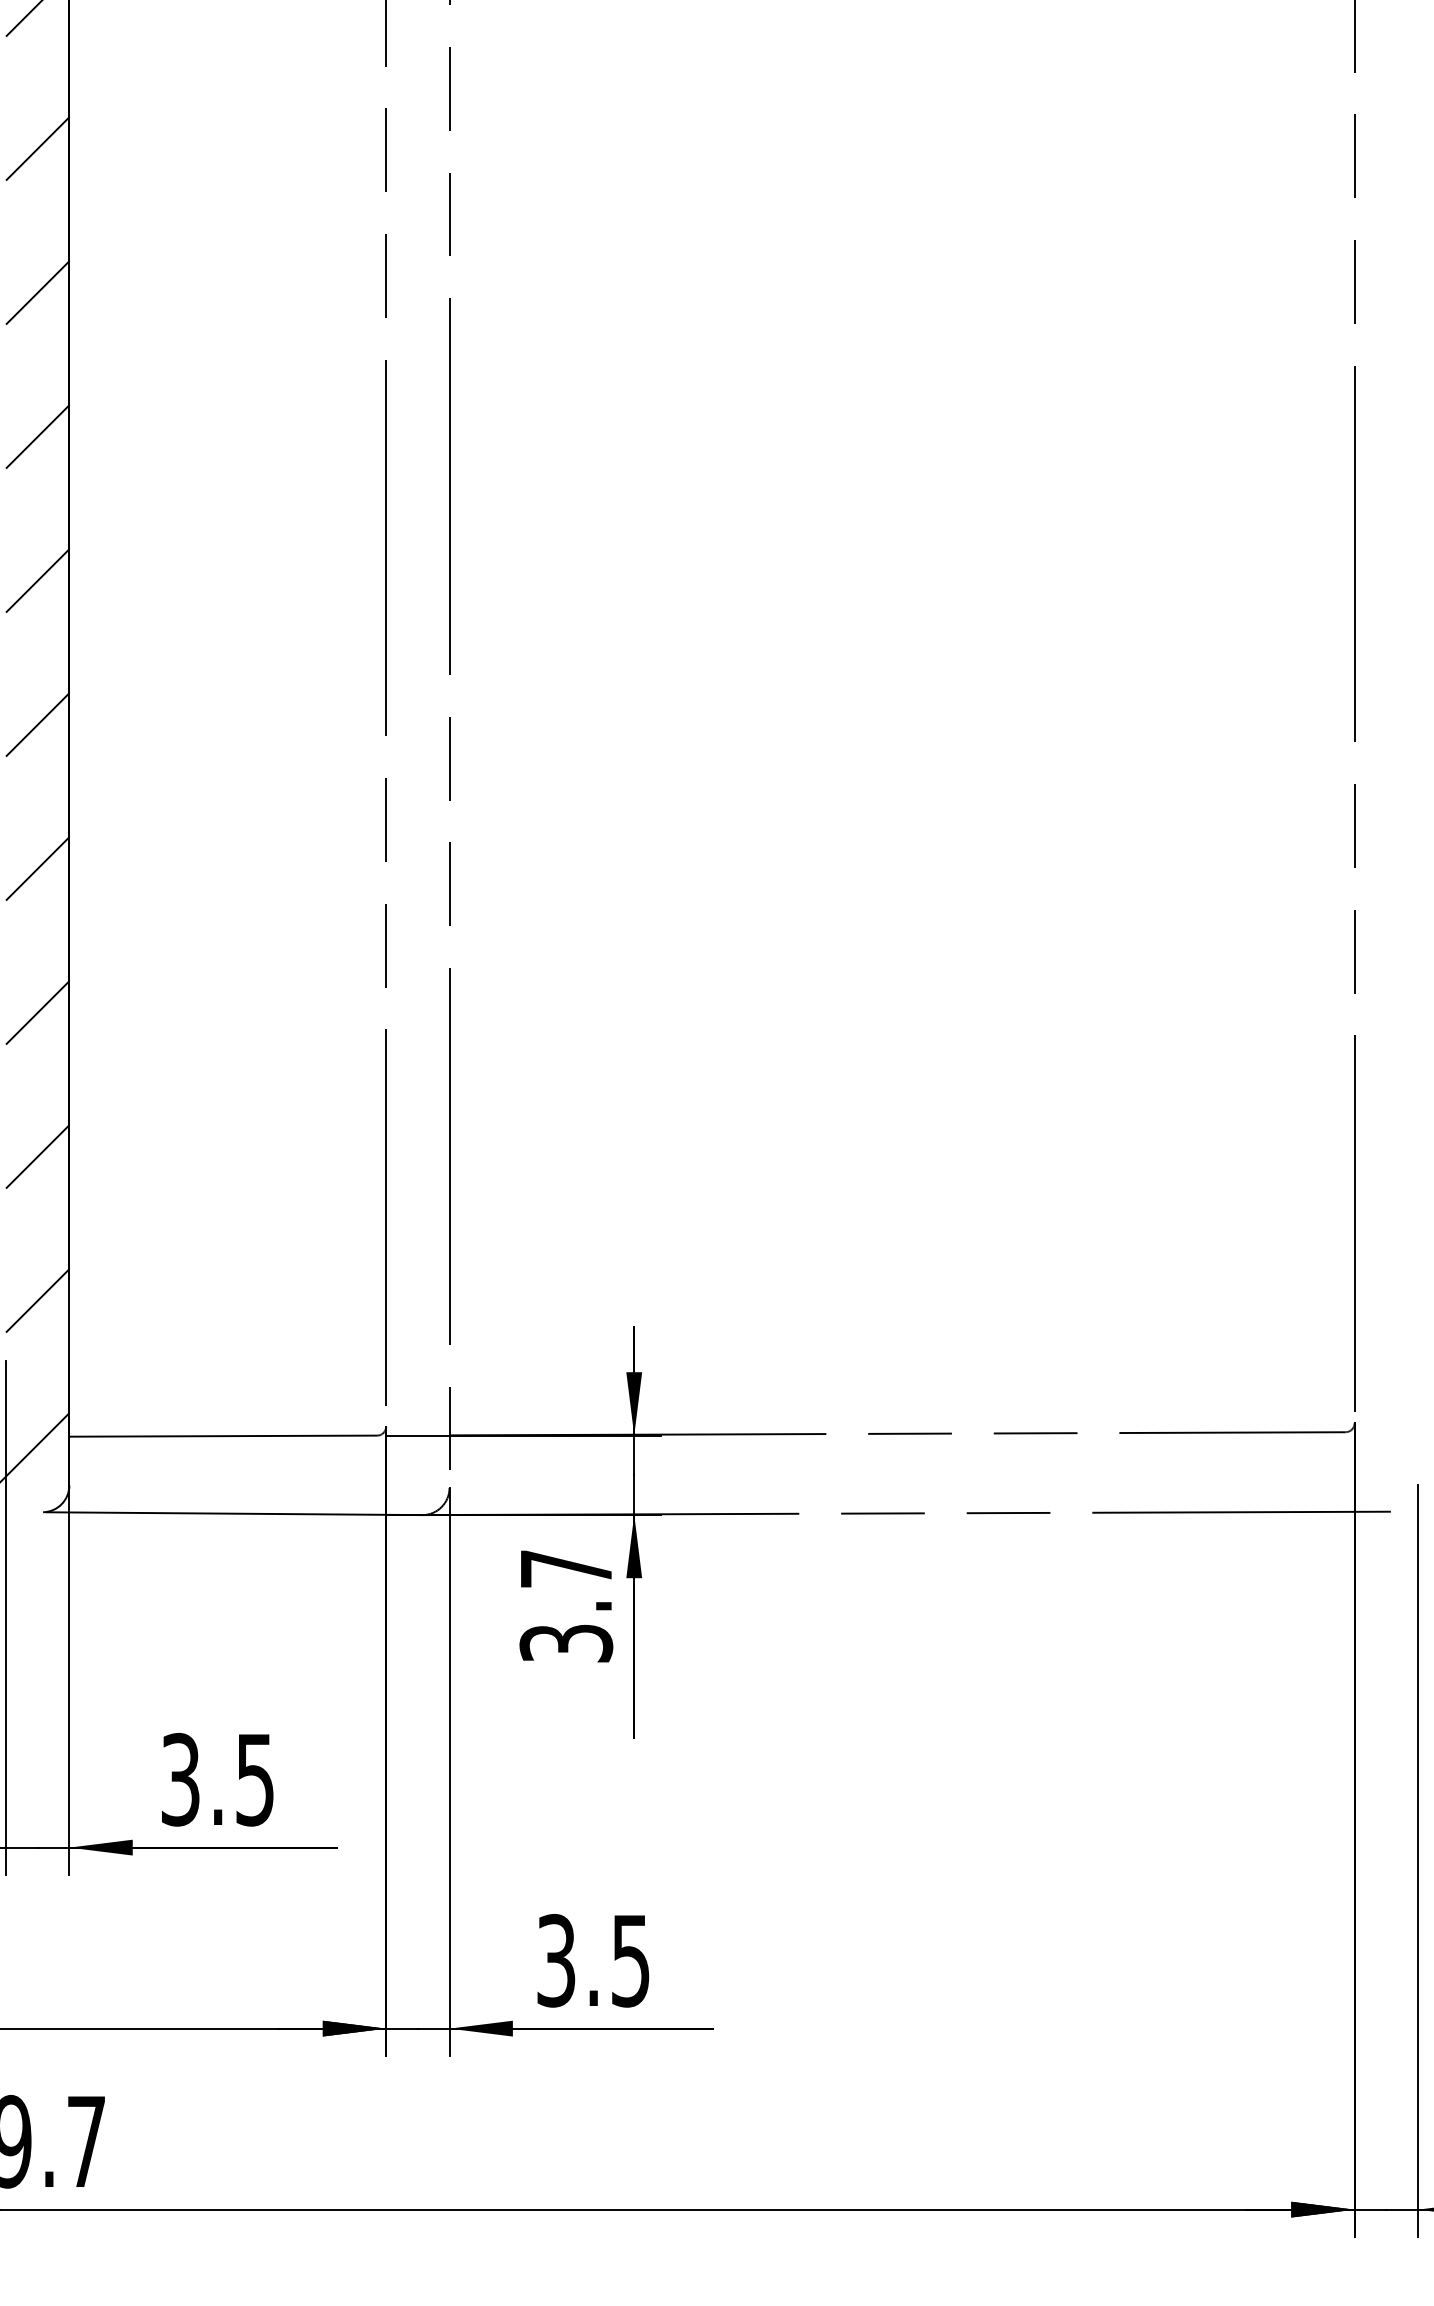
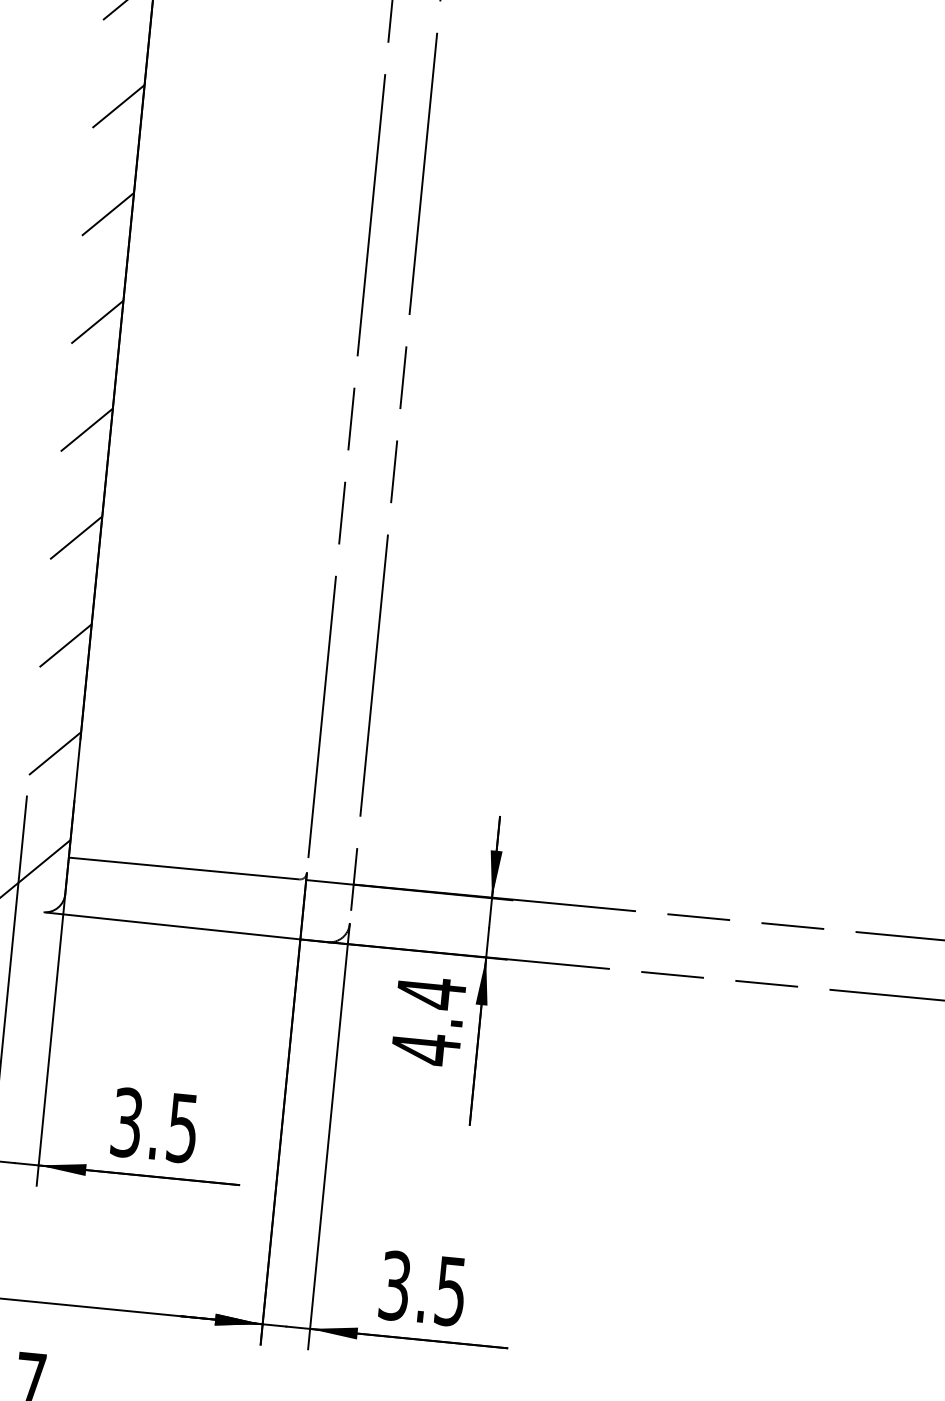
text: (566, 1606) -> (428, 1021), 3.7 -> 4.4

